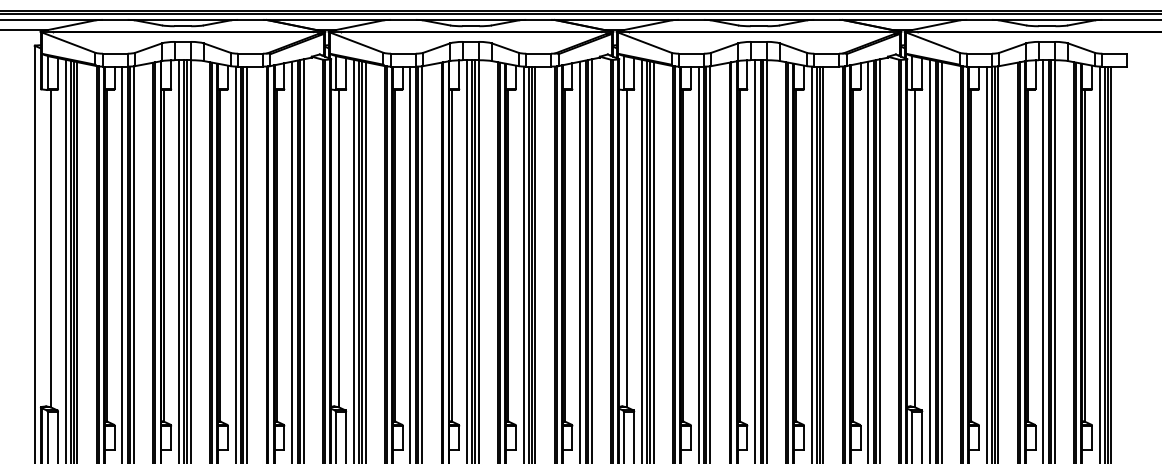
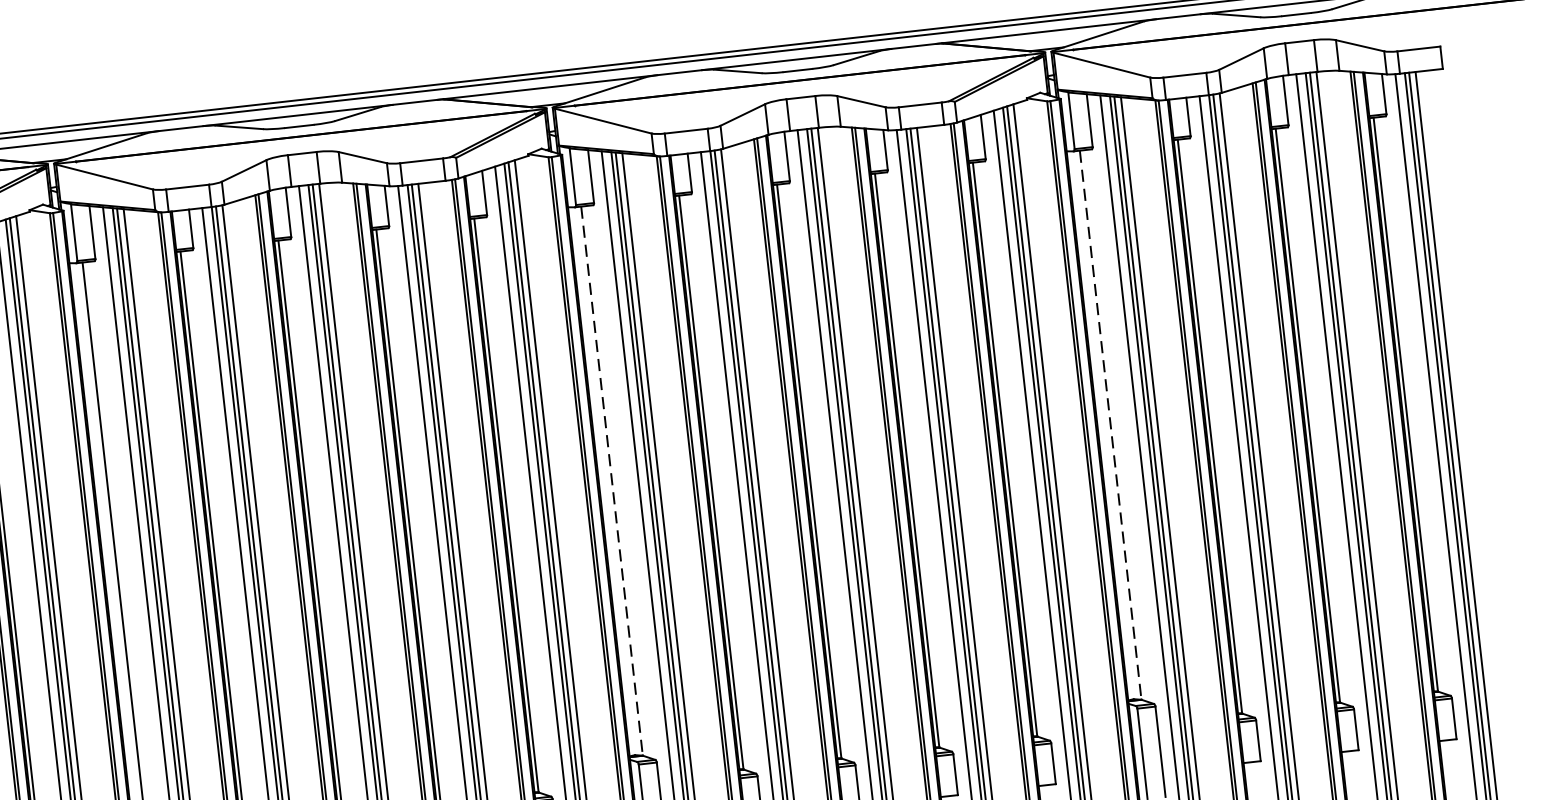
line: (626, 248) -> (611, 480), solid -> dashed
line: (914, 248) -> (1110, 425), solid -> dashed

